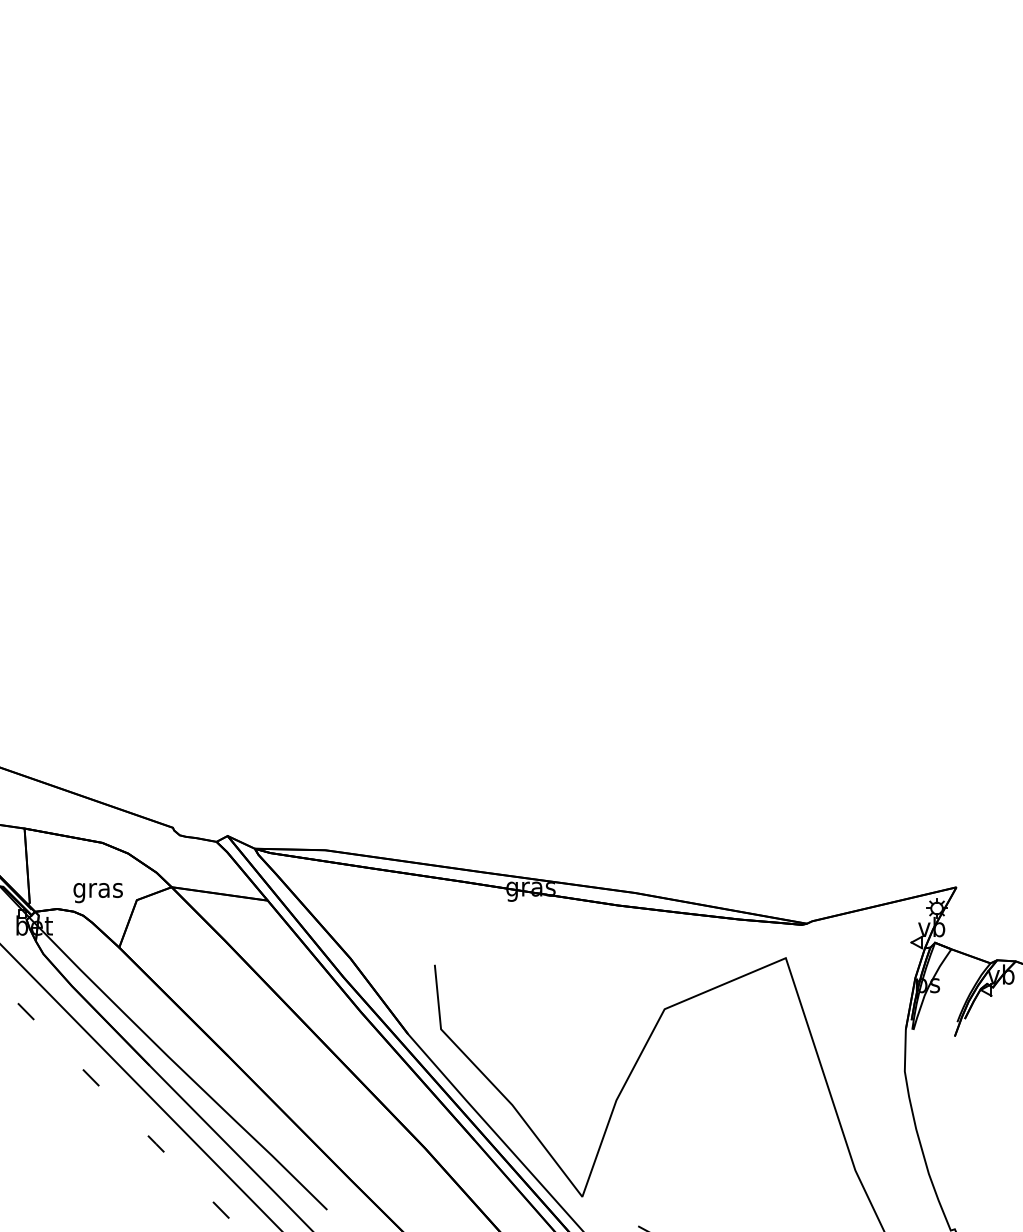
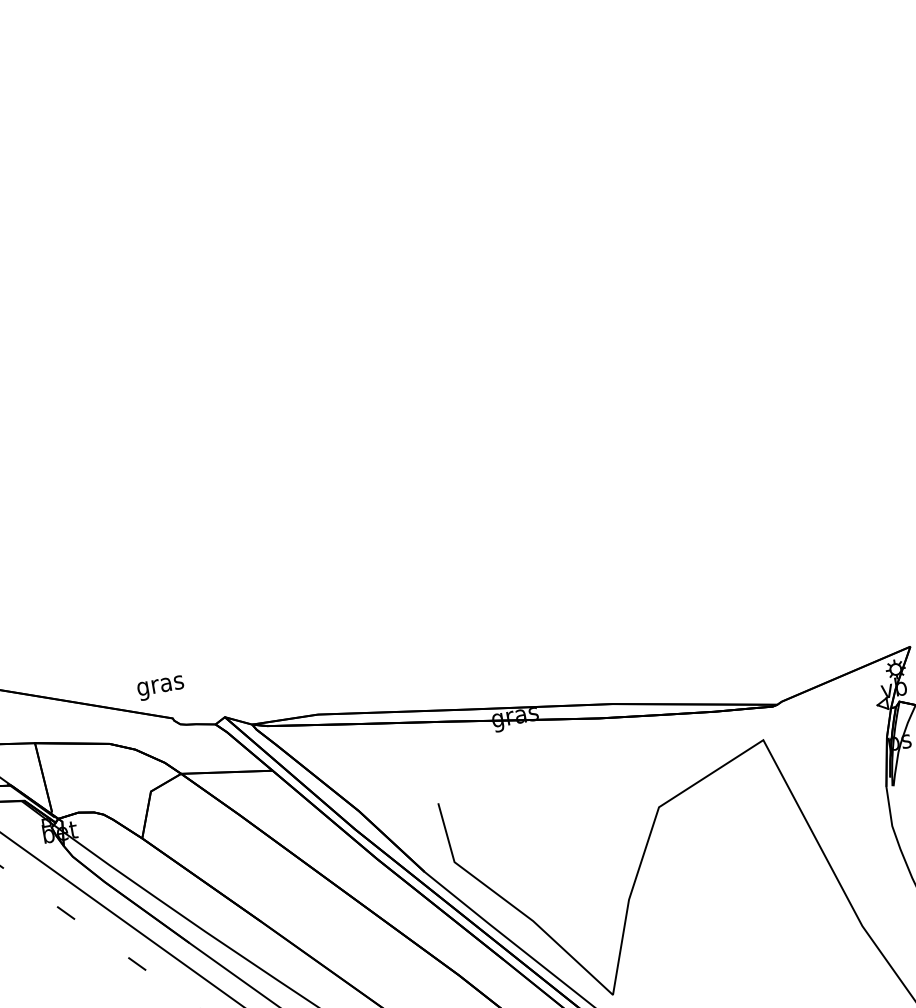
text: (97, 893) -> (160, 688), moved

